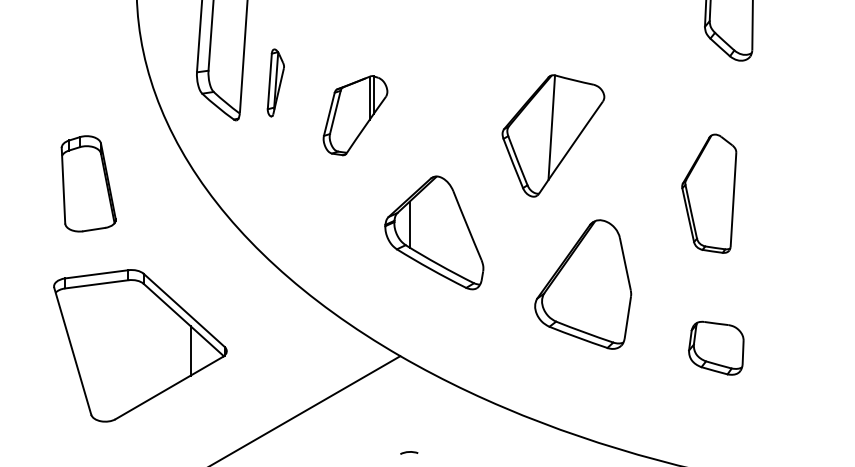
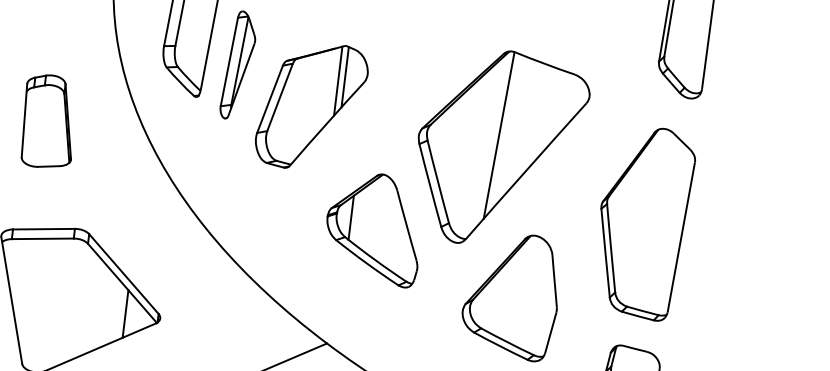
part: (275, 82) -> (238, 65), size x1.67
part: (355, 115) -> (311, 106), size x1.67
part: (553, 135) -> (500, 148), size x1.67
part: (88, 183) -> (48, 121), moved
part: (709, 193) -> (643, 222), size x1.67

